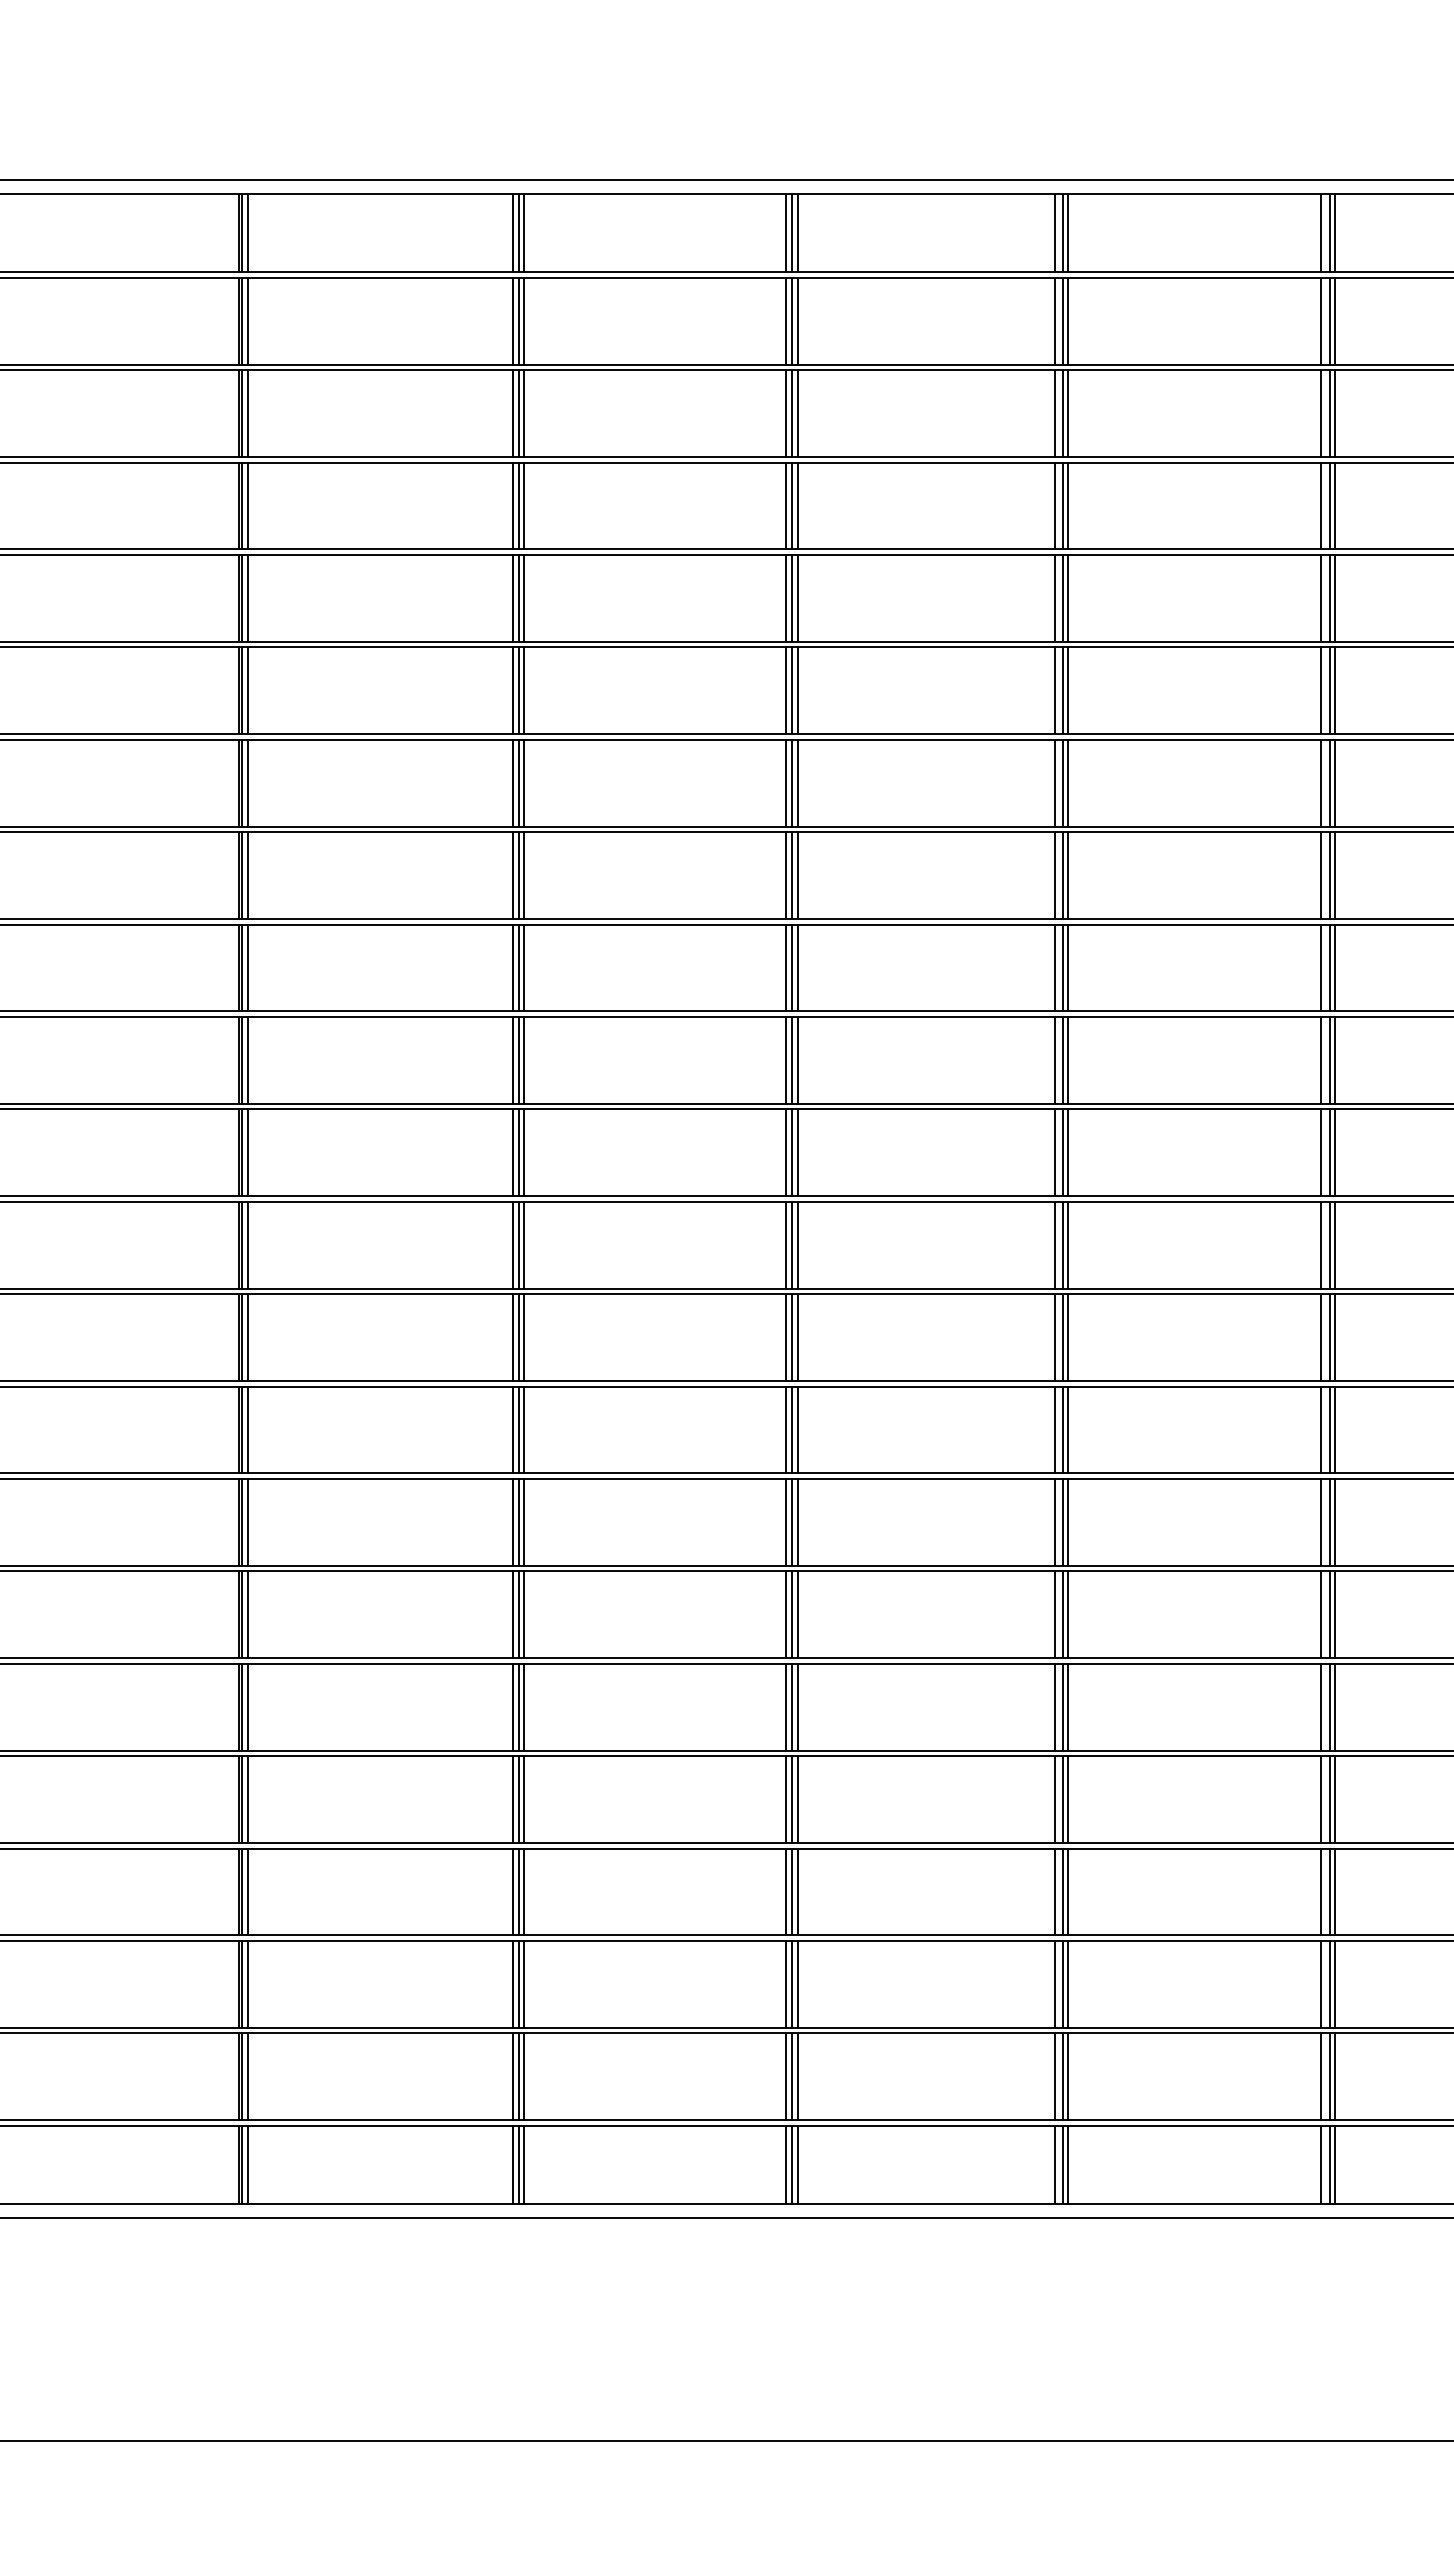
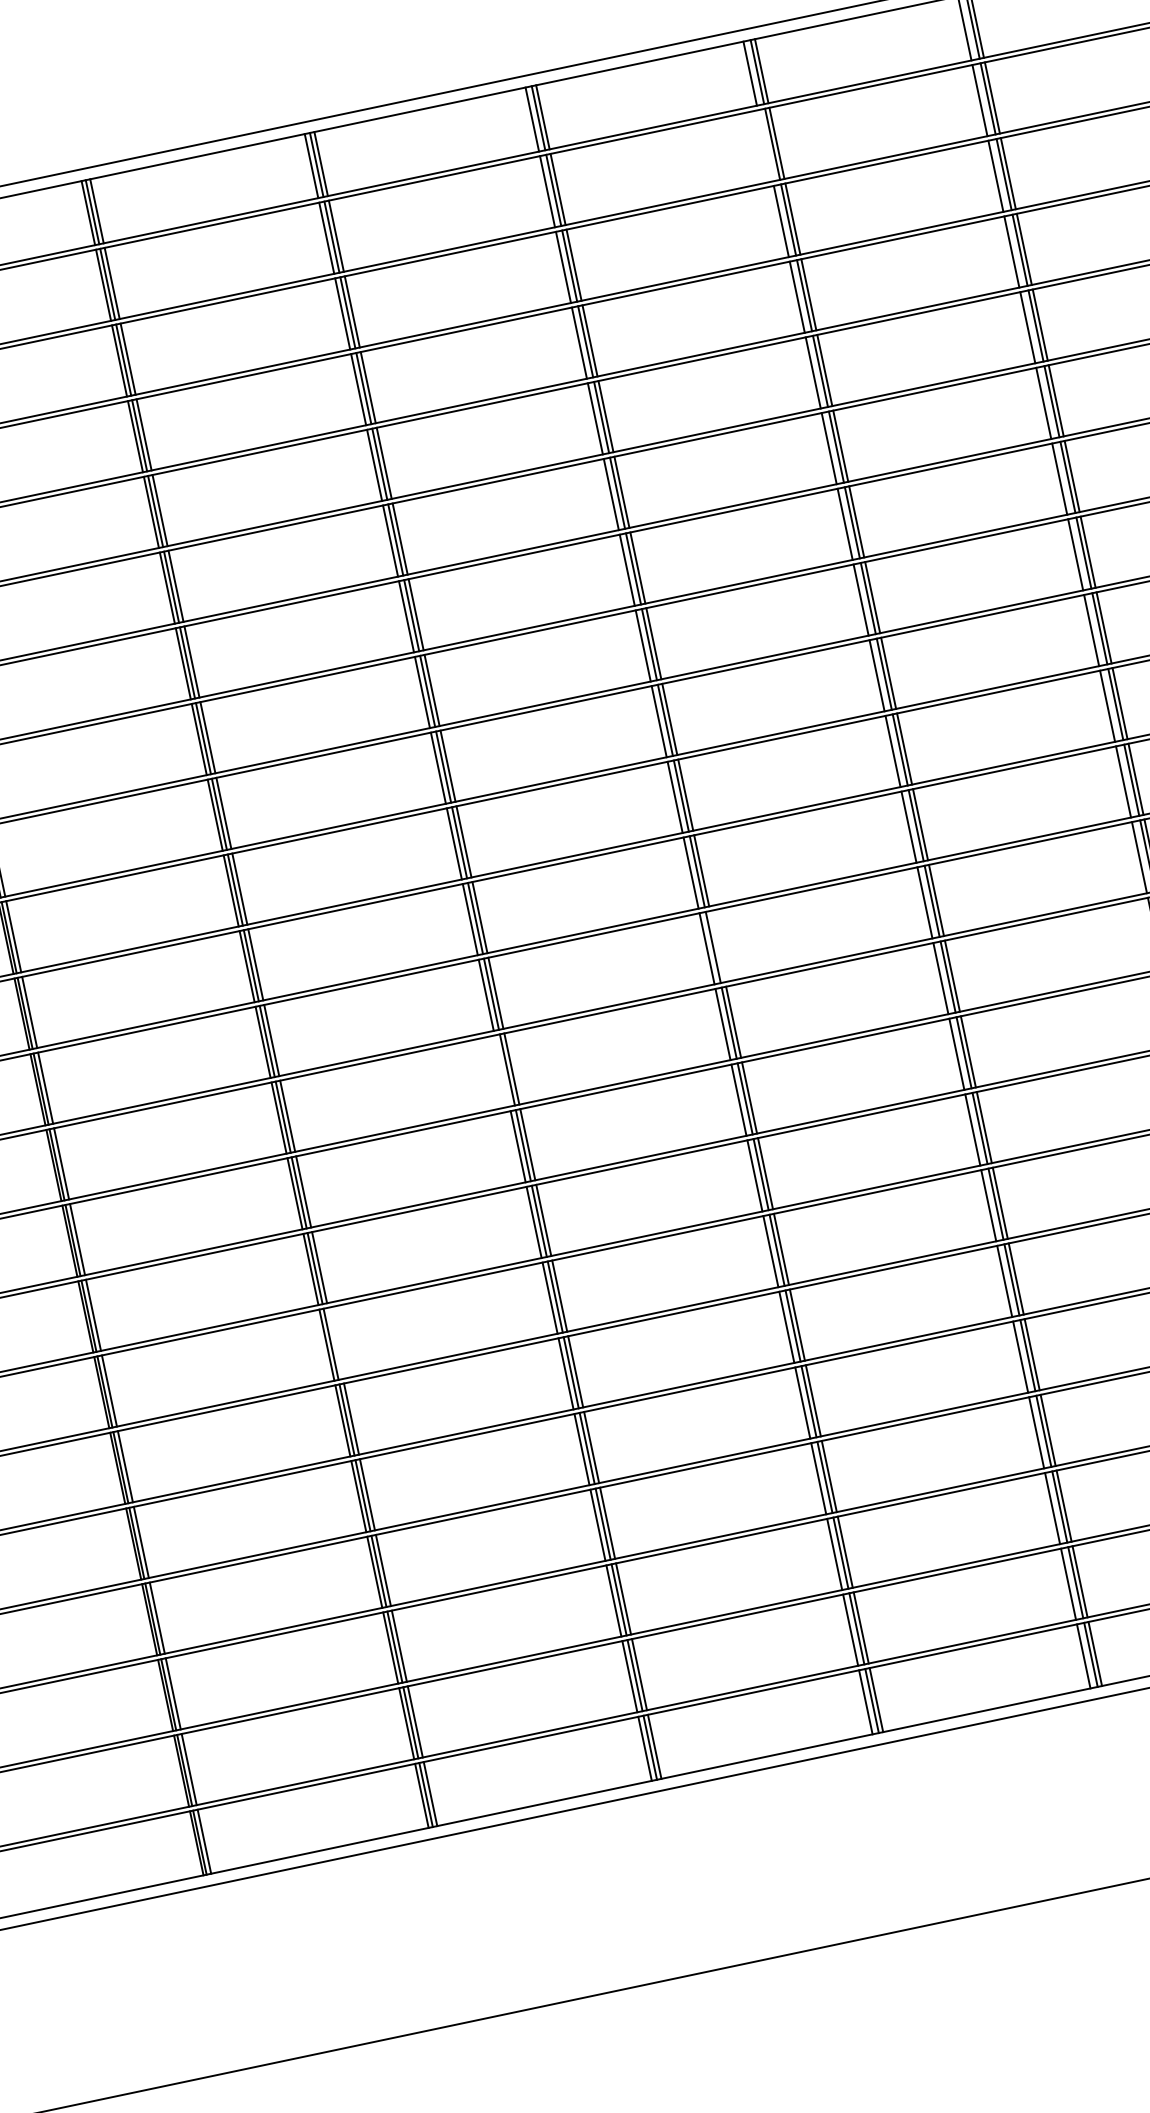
line: (1321, 320) -> (765, 145), removed
line: (1068, 1244) -> (717, 945), removed
line: (785, 1337) -> (501, 1071), removed
line: (523, 1614) -> (335, 1343), removed

